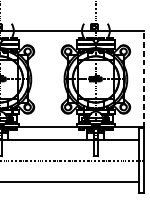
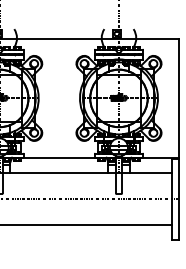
line: (143, 79) -> (178, 98), dashed -> solid

